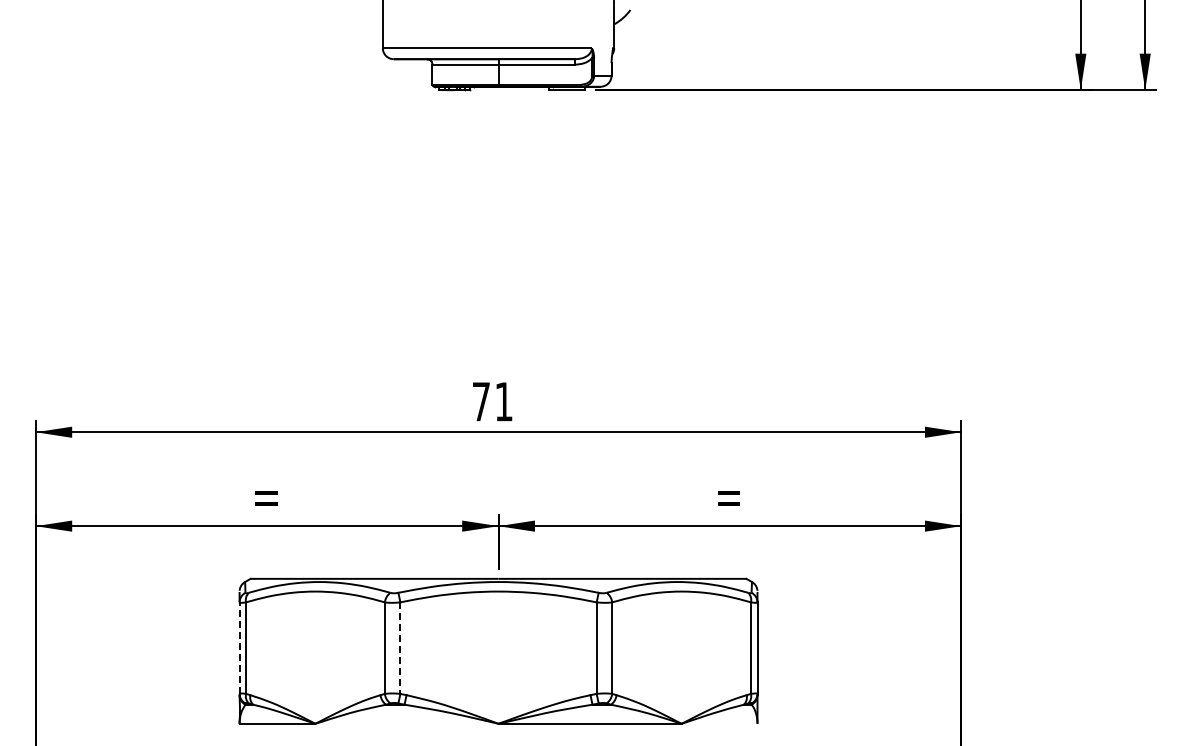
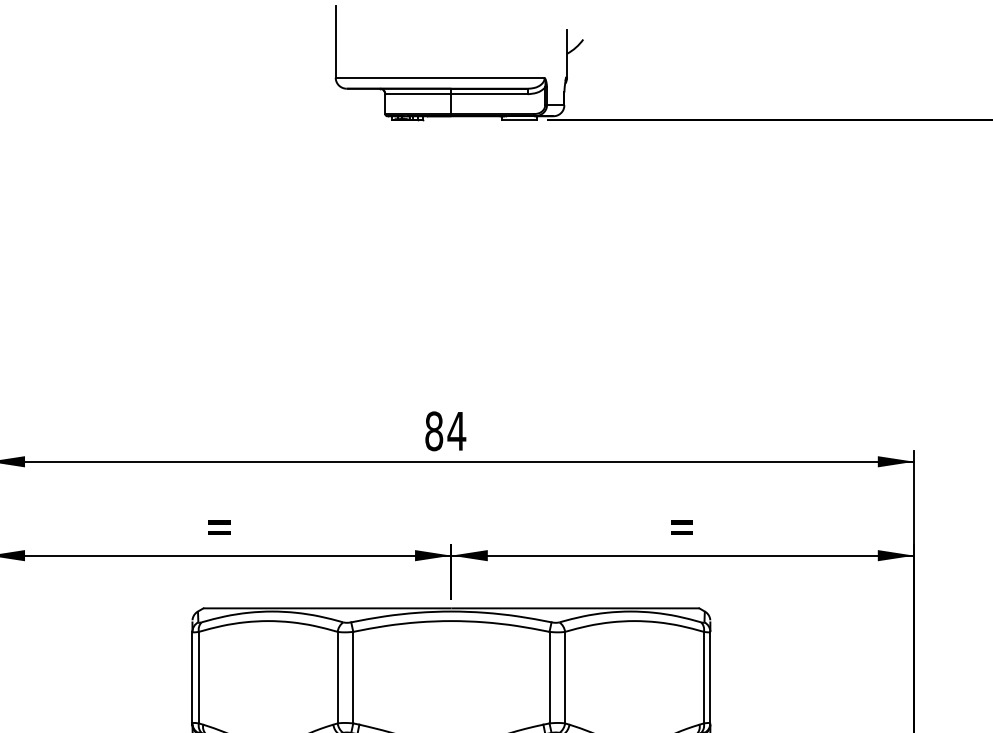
text: (492, 401) -> (445, 431), 71 -> 84
line: (239, 648) -> (192, 678), dashed -> solid
line: (400, 648) -> (353, 678), dashed -> solid

